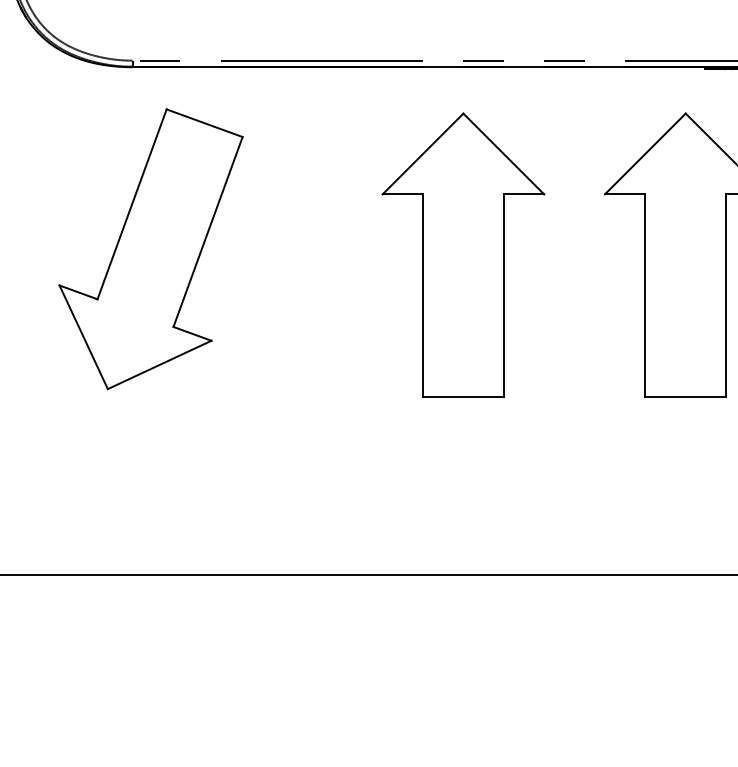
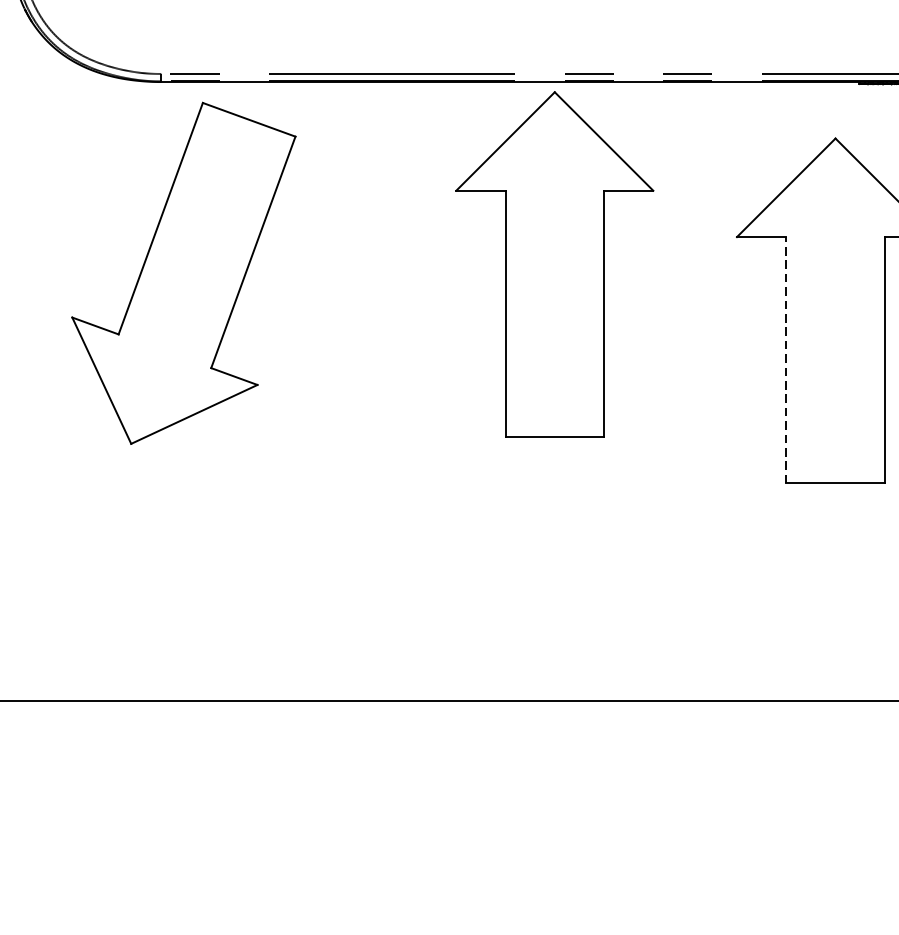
part: (150, 249) -> (183, 273), moved
part: (463, 254) -> (554, 263), moved
line: (645, 295) -> (786, 360), solid -> dashed

